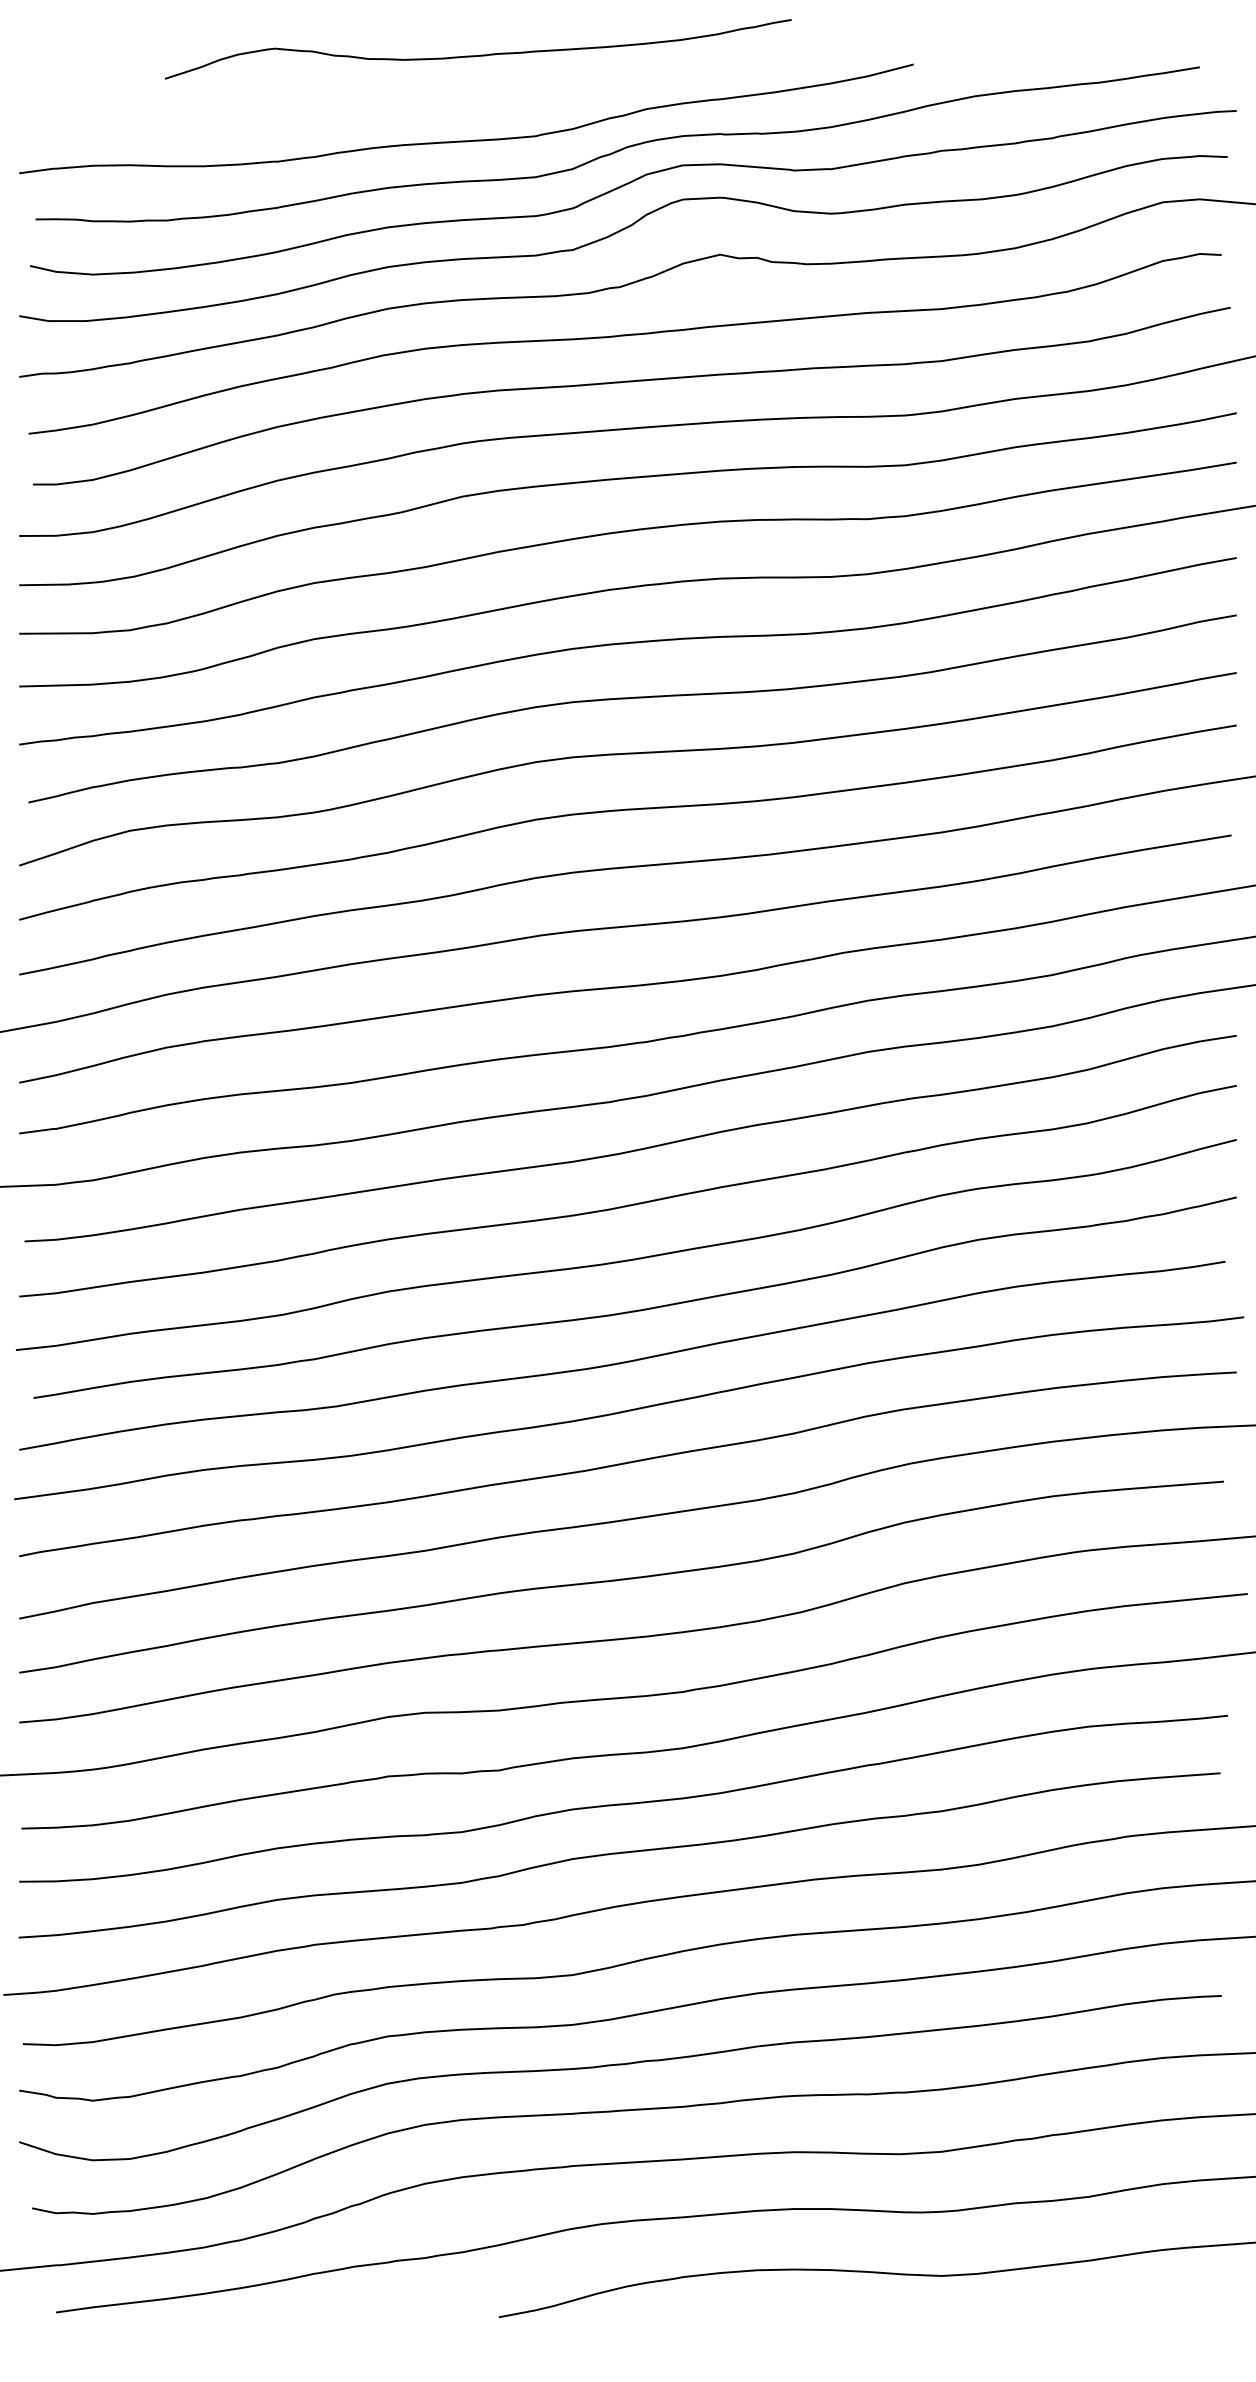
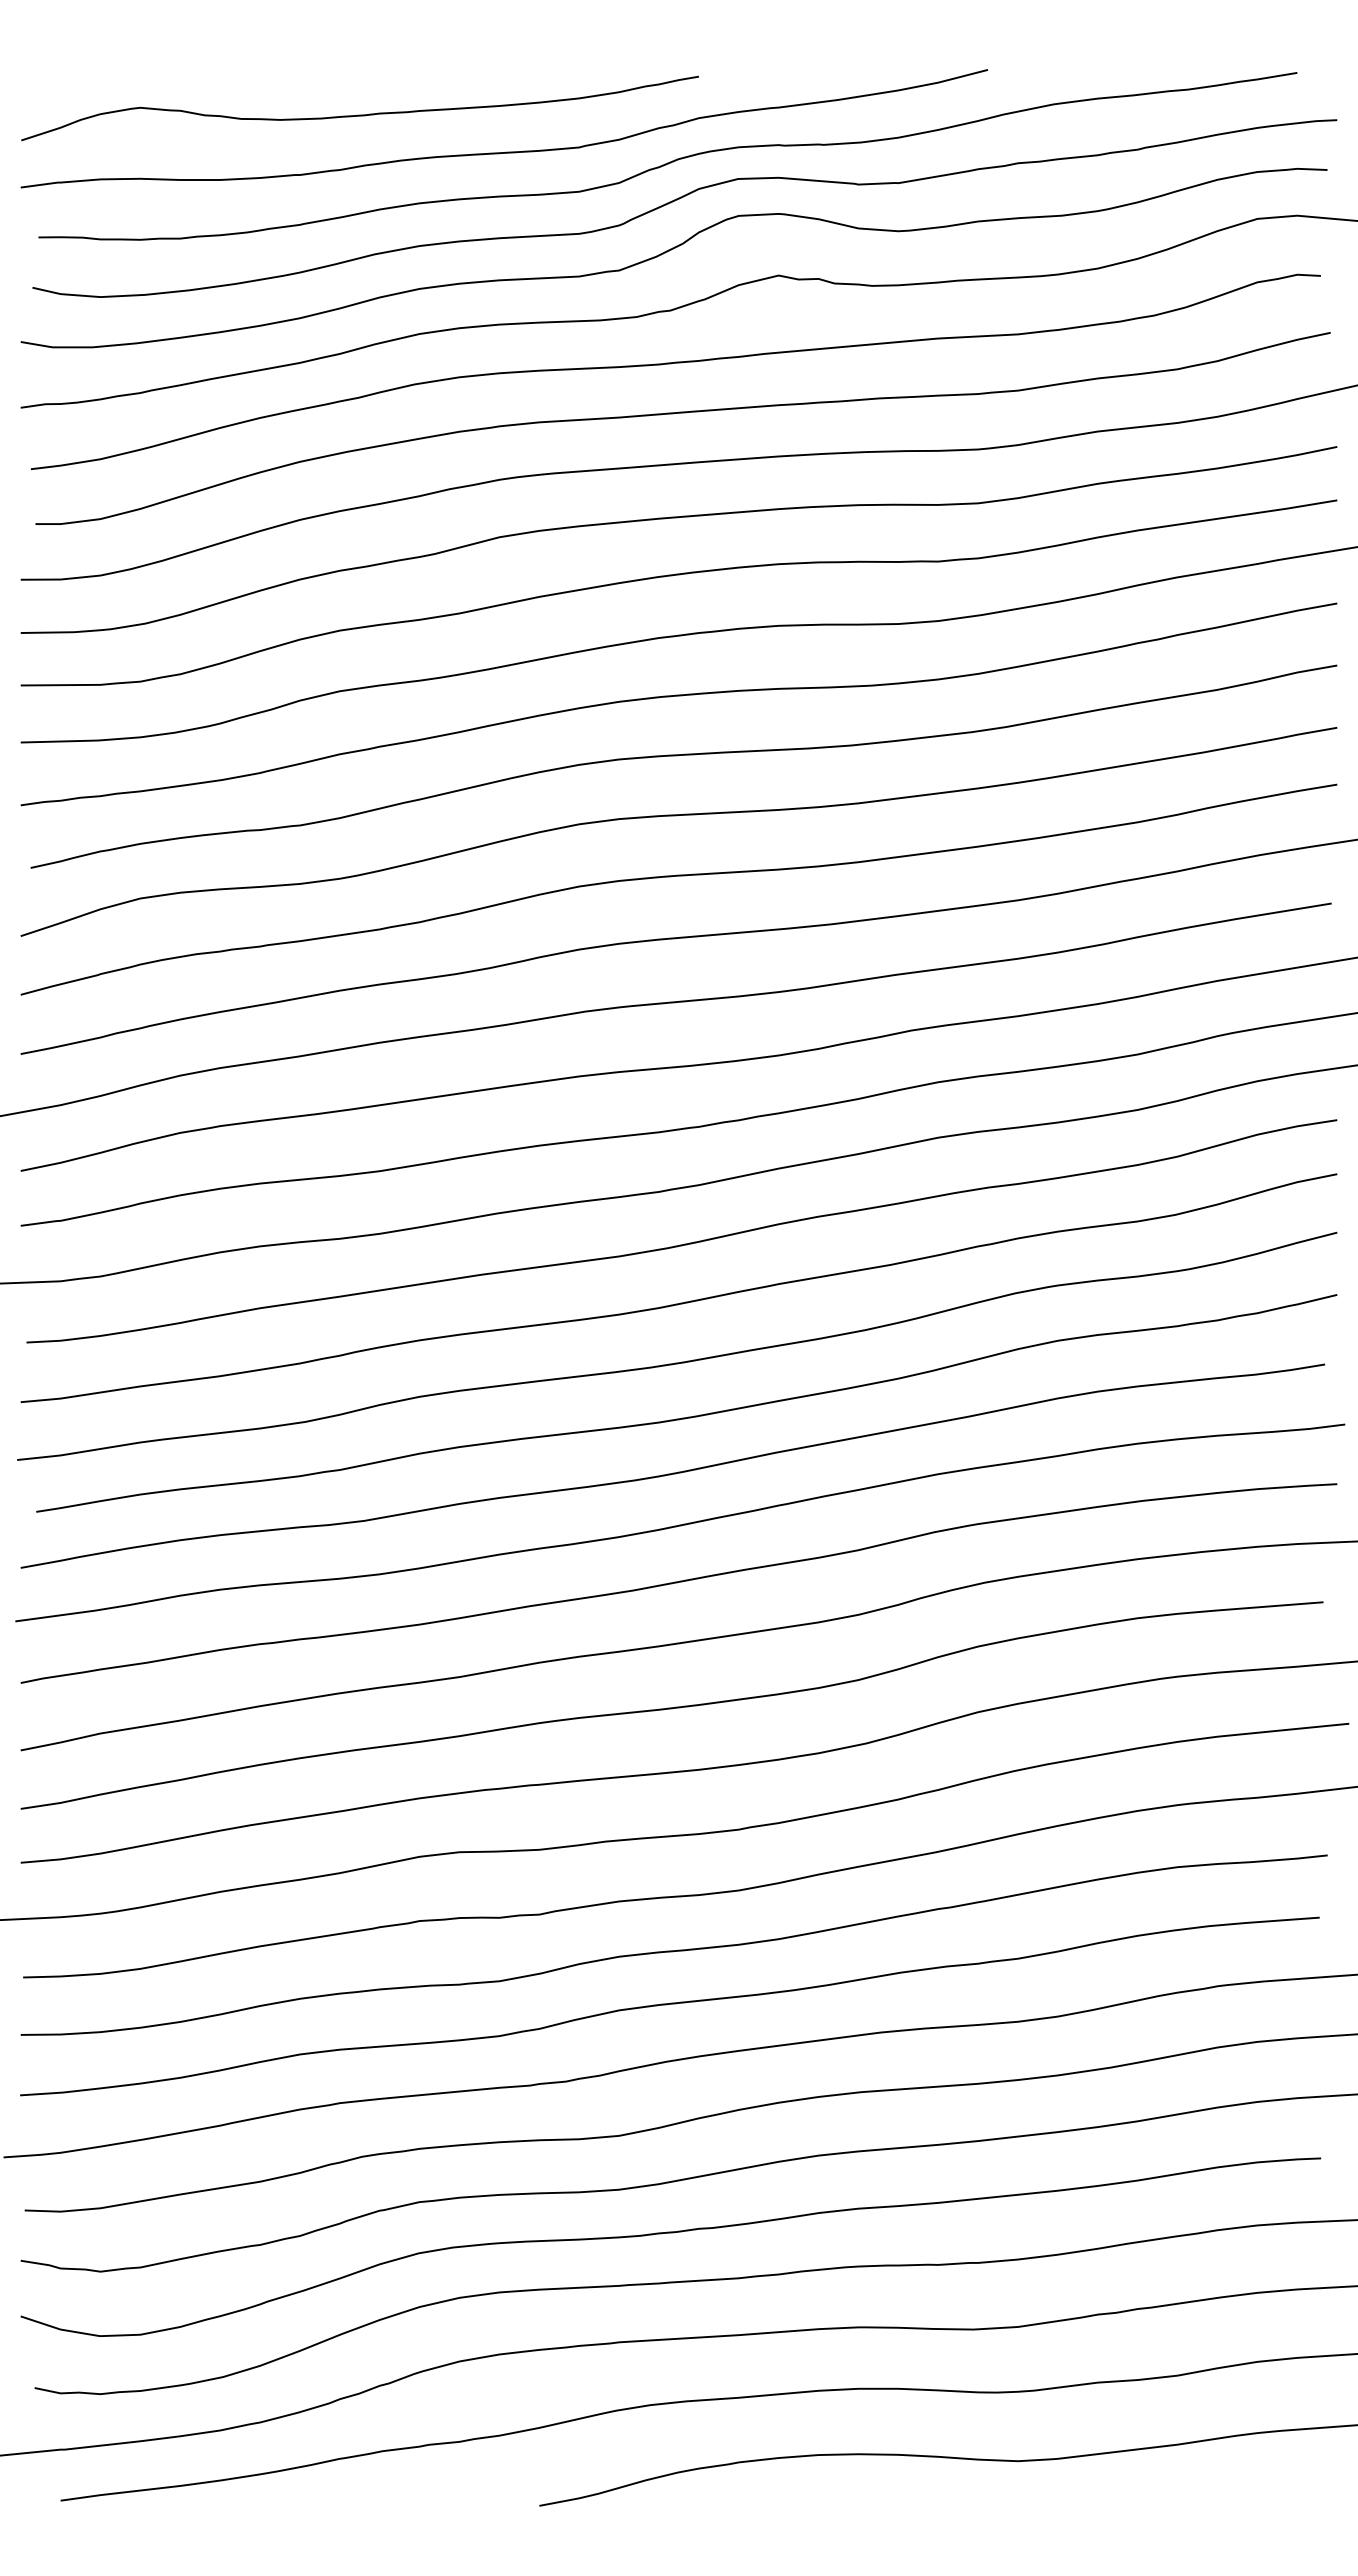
curve: (477, 54) -> (359, 114), moved

